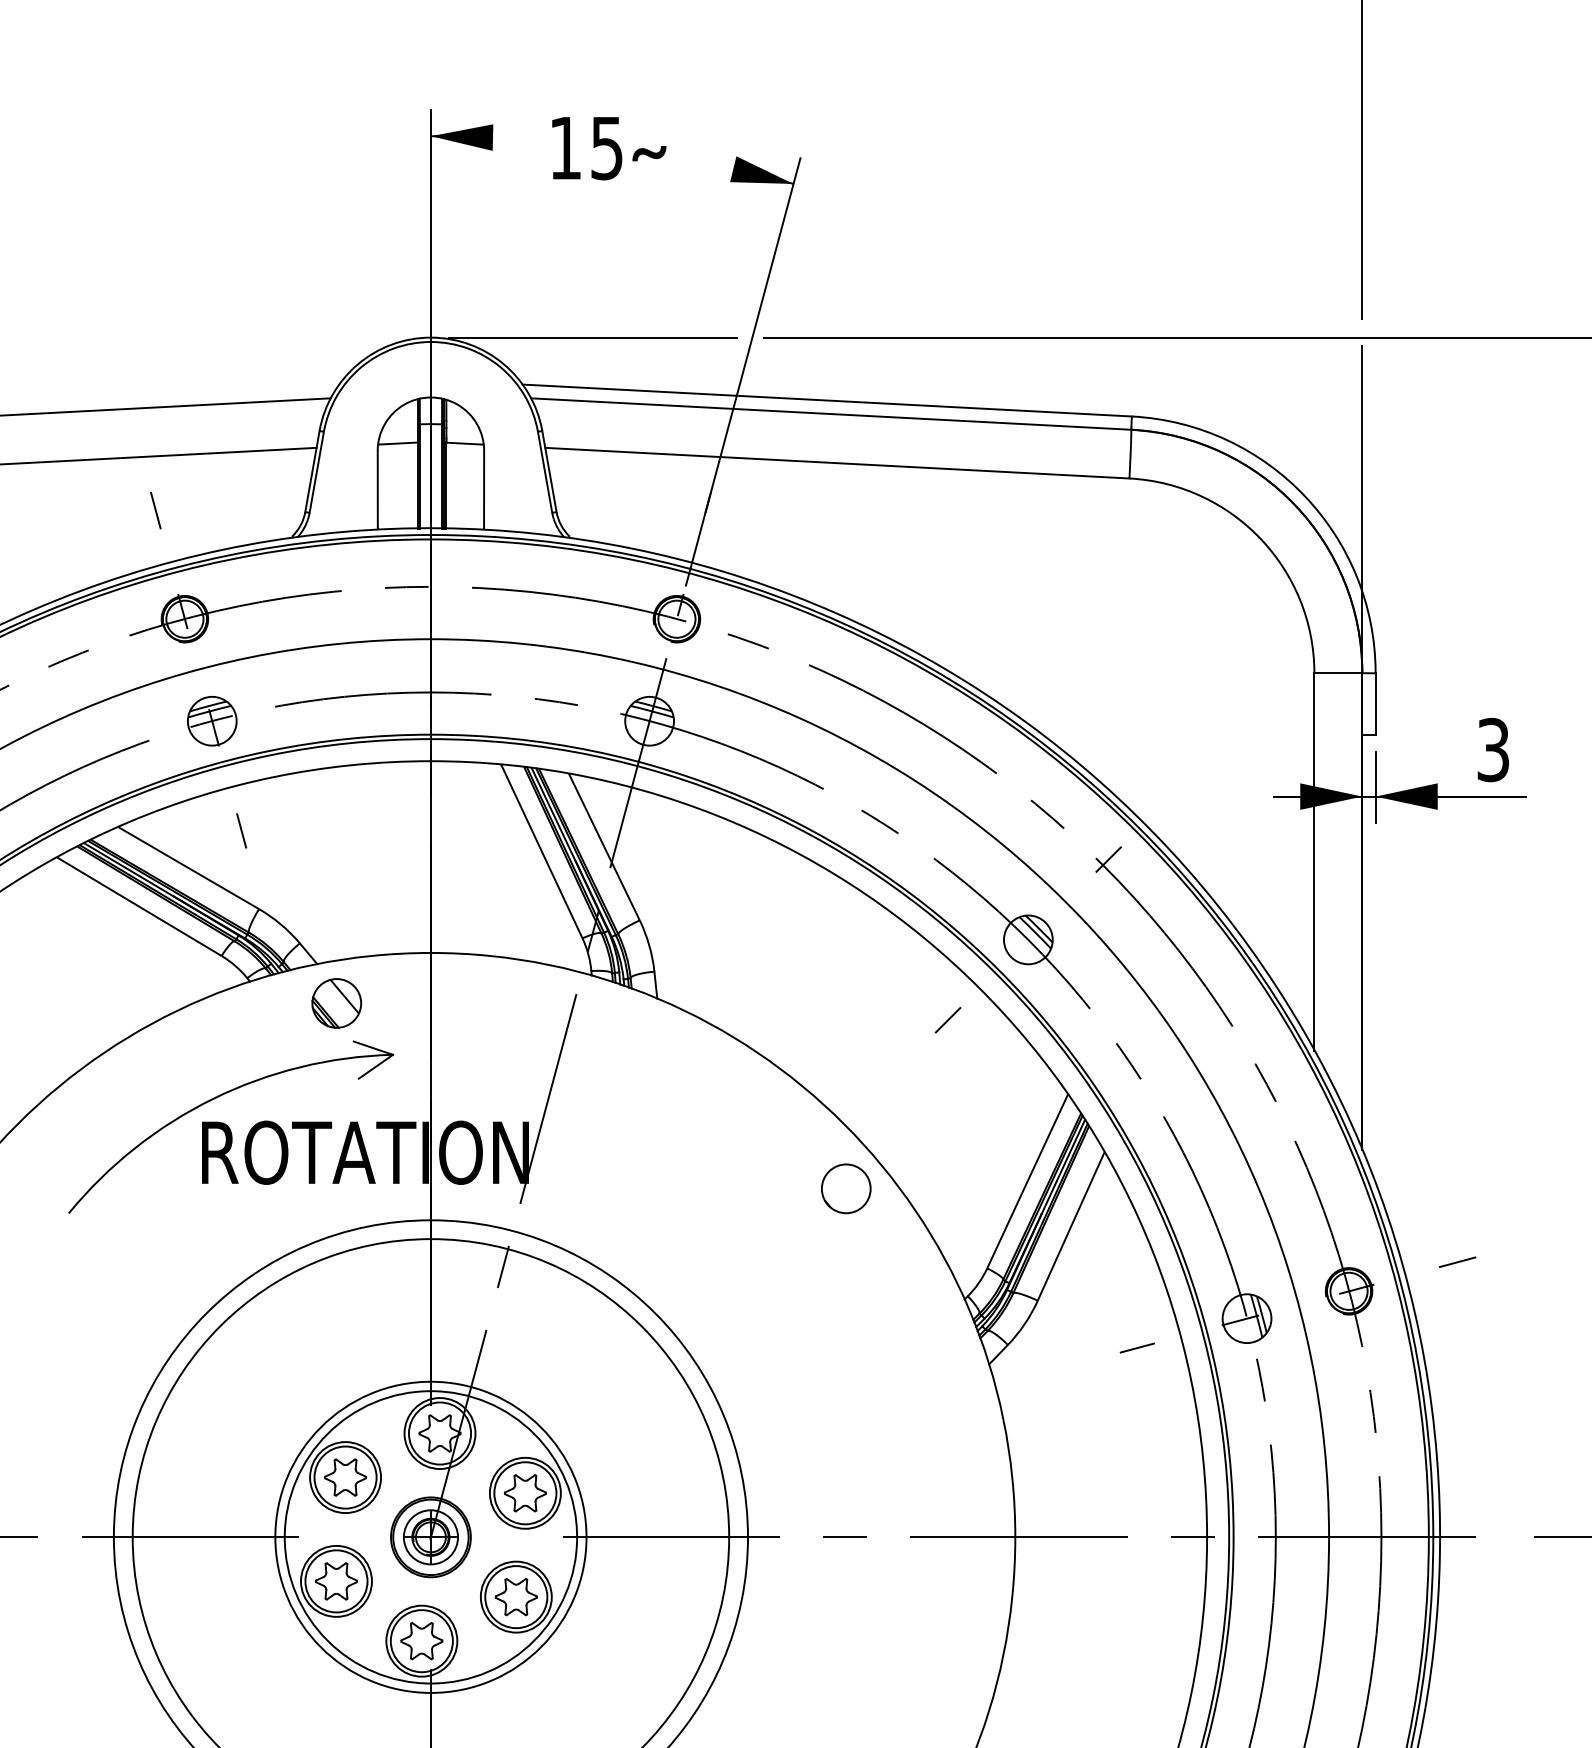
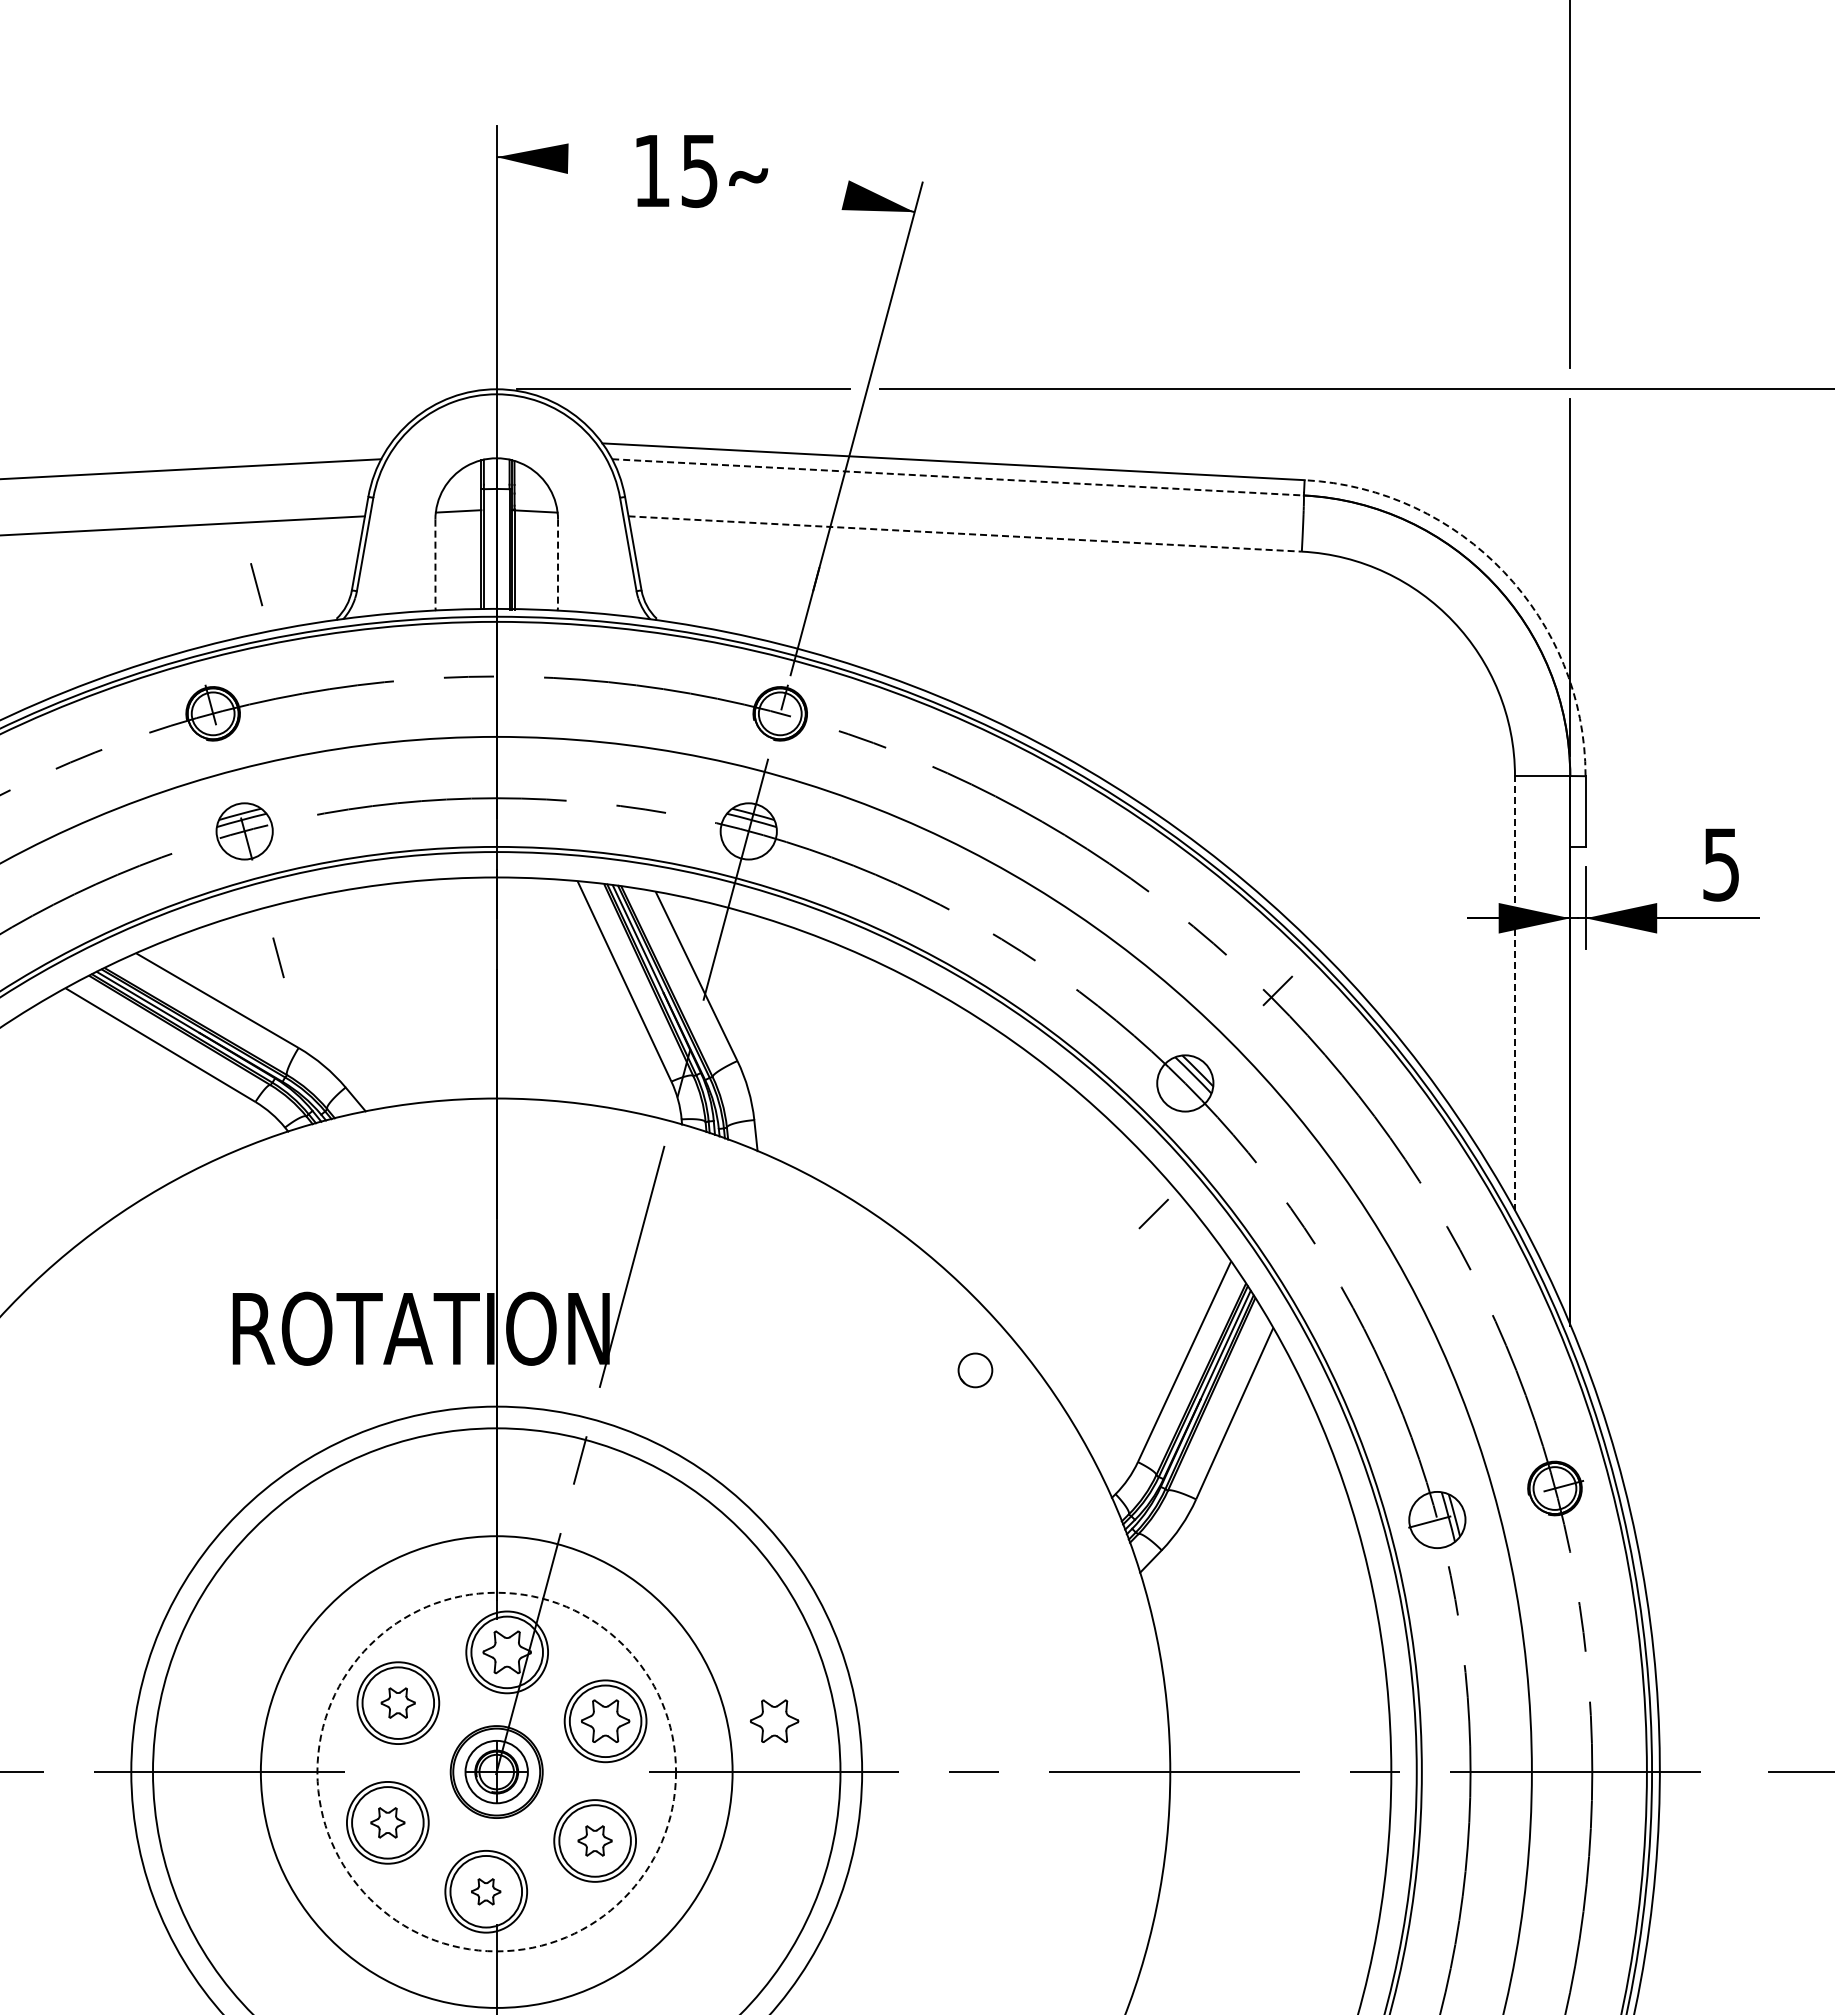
line: (831, 414) -> (958, 477), solid -> dashed
line: (837, 463) -> (965, 534), solid -> dashed
line: (377, 488) -> (435, 563), solid -> dashed
line: (484, 488) -> (558, 563), solid -> dashed
arc: (1305, 496) -> (1504, 572), solid -> dashed
line: (155, 510) -> (256, 584), moved
text: (1493, 749) -> (1721, 864), 3 -> 5
line: (1314, 861) -> (1515, 993), solid -> dashed
part: (337, 1003) -> (388, 1156), removed
line: (947, 1019) -> (1153, 1213), moved
part: (218, 1097) -> (251, 1265), removed
circle: (846, 1188) -> (975, 1370), size x0.6
line: (1457, 1261) -> (1679, 1454), removed
line: (1136, 1347) -> (1310, 1553), removed
part: (344, 1476) -> (397, 1702), size x0.7
part: (671, 1492) -> (774, 1720), added
circle: (430, 1536) -> (496, 1771), size x1.4
circle: (430, 1536) -> (496, 1771), solid -> dashed
part: (336, 1581) -> (387, 1822), size x0.7
part: (515, 1596) -> (594, 1840), size x0.7
part: (421, 1640) -> (485, 1891), size x0.6

